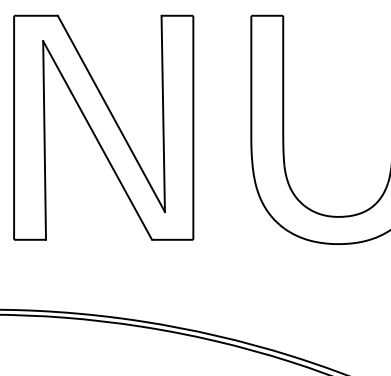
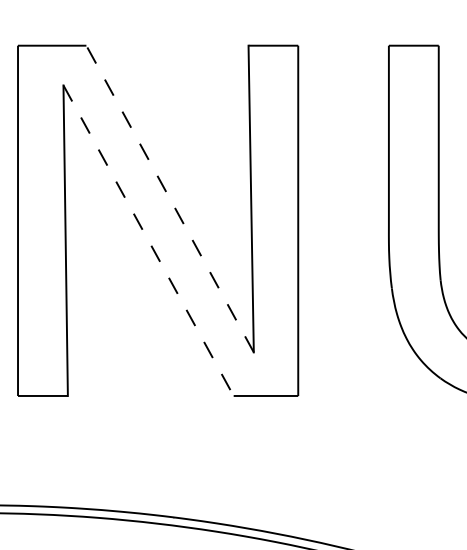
line: (111, 113) -> (170, 198), solid -> dashed
line: (97, 140) -> (148, 240), solid -> dashed

